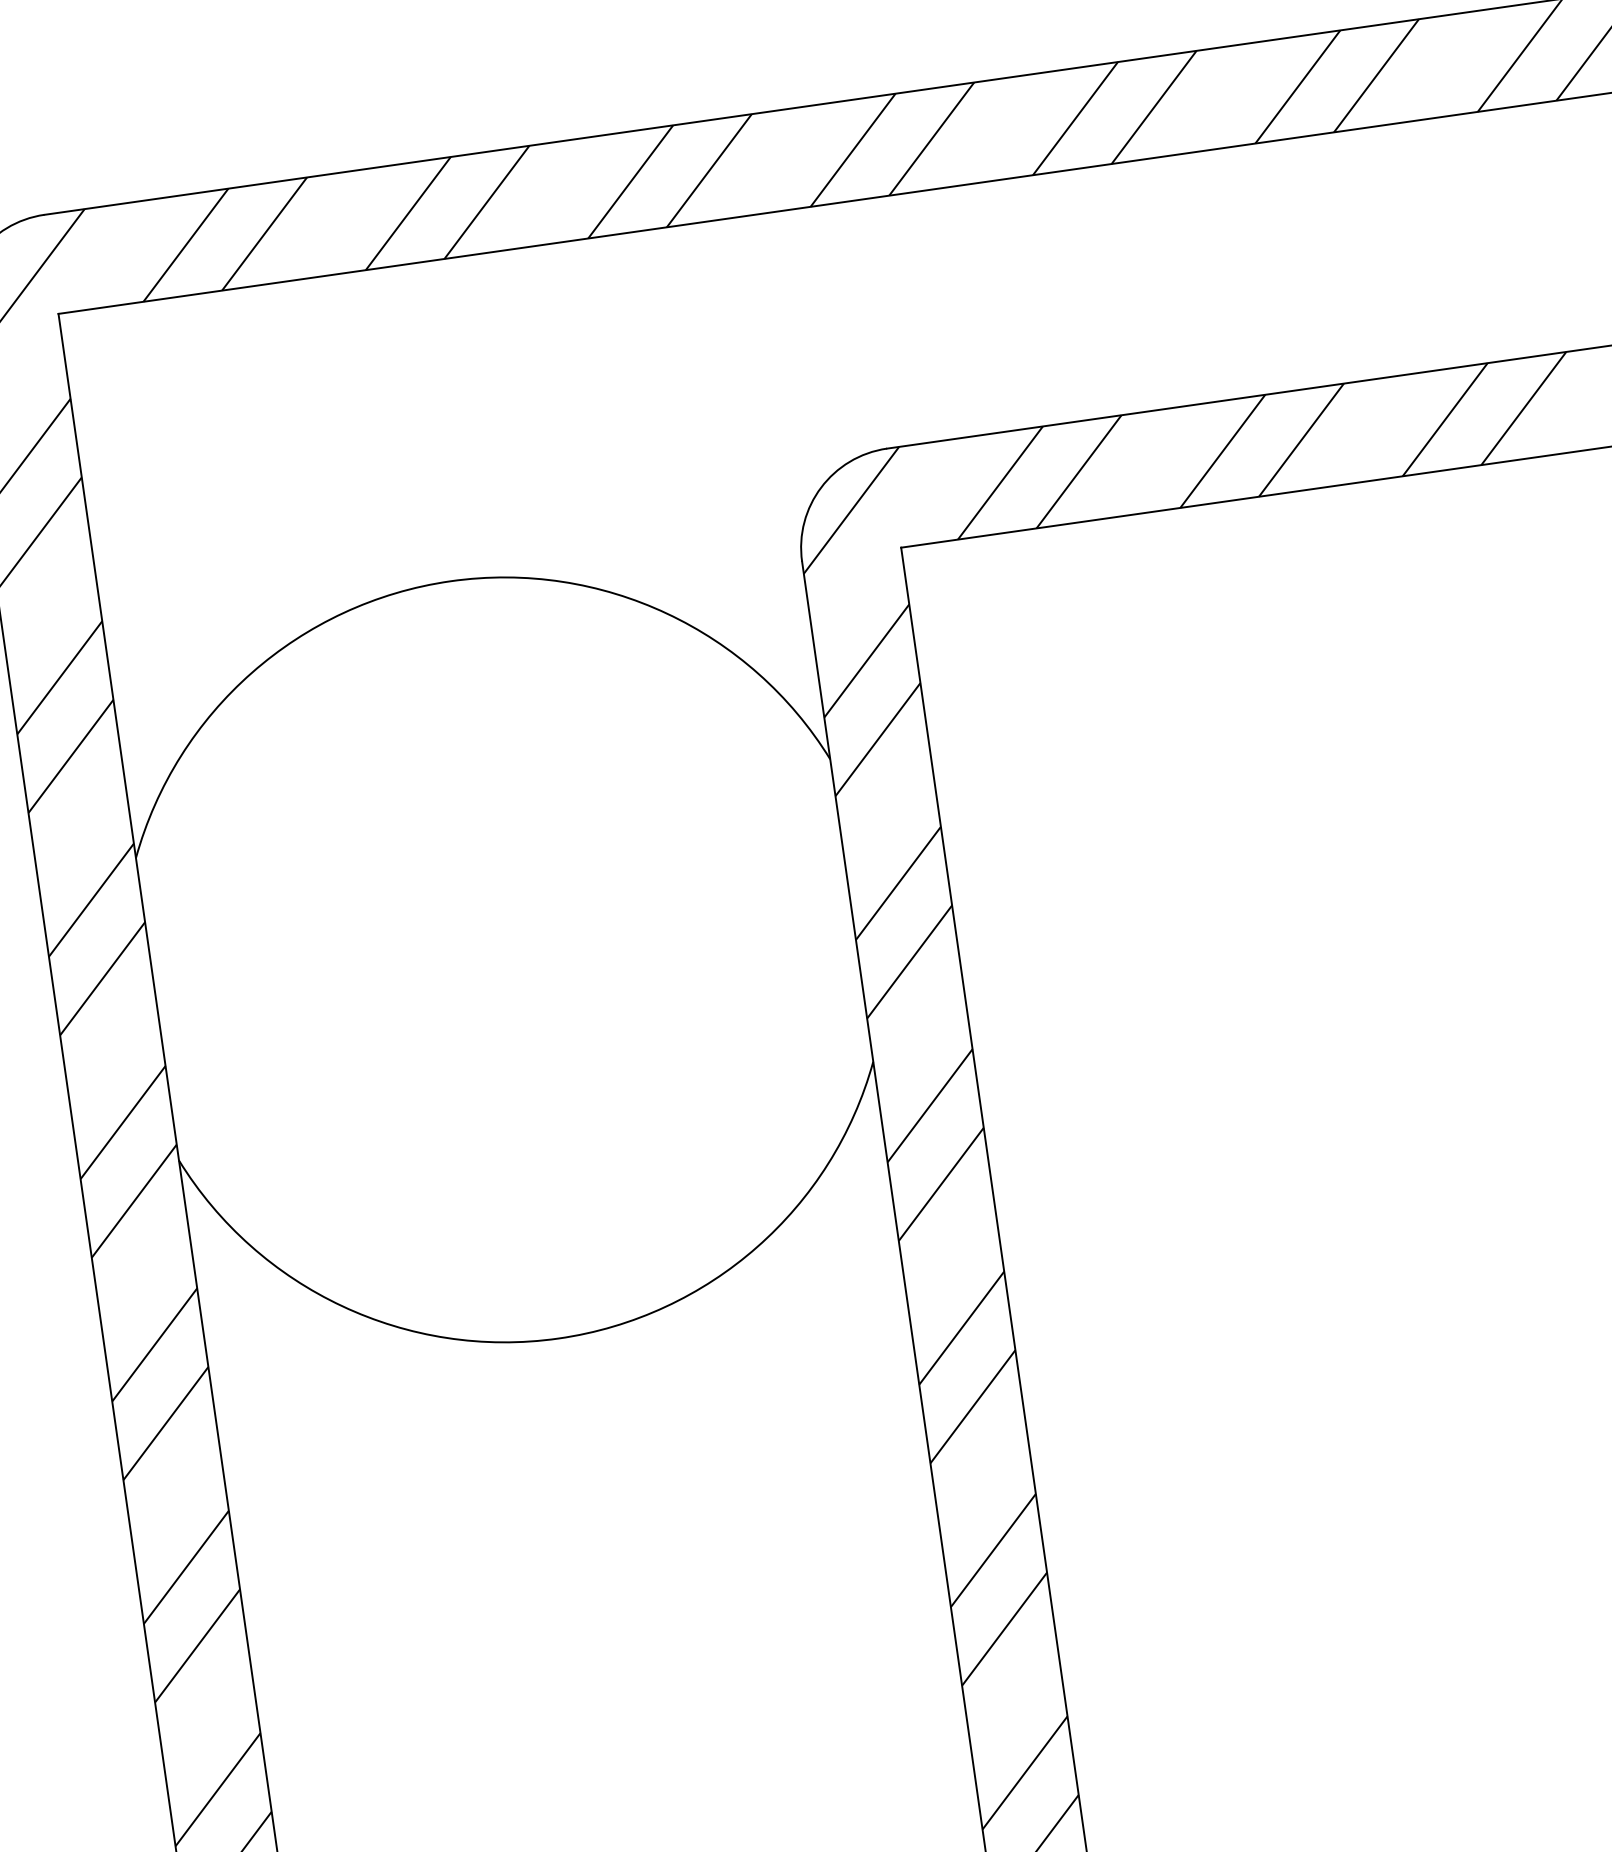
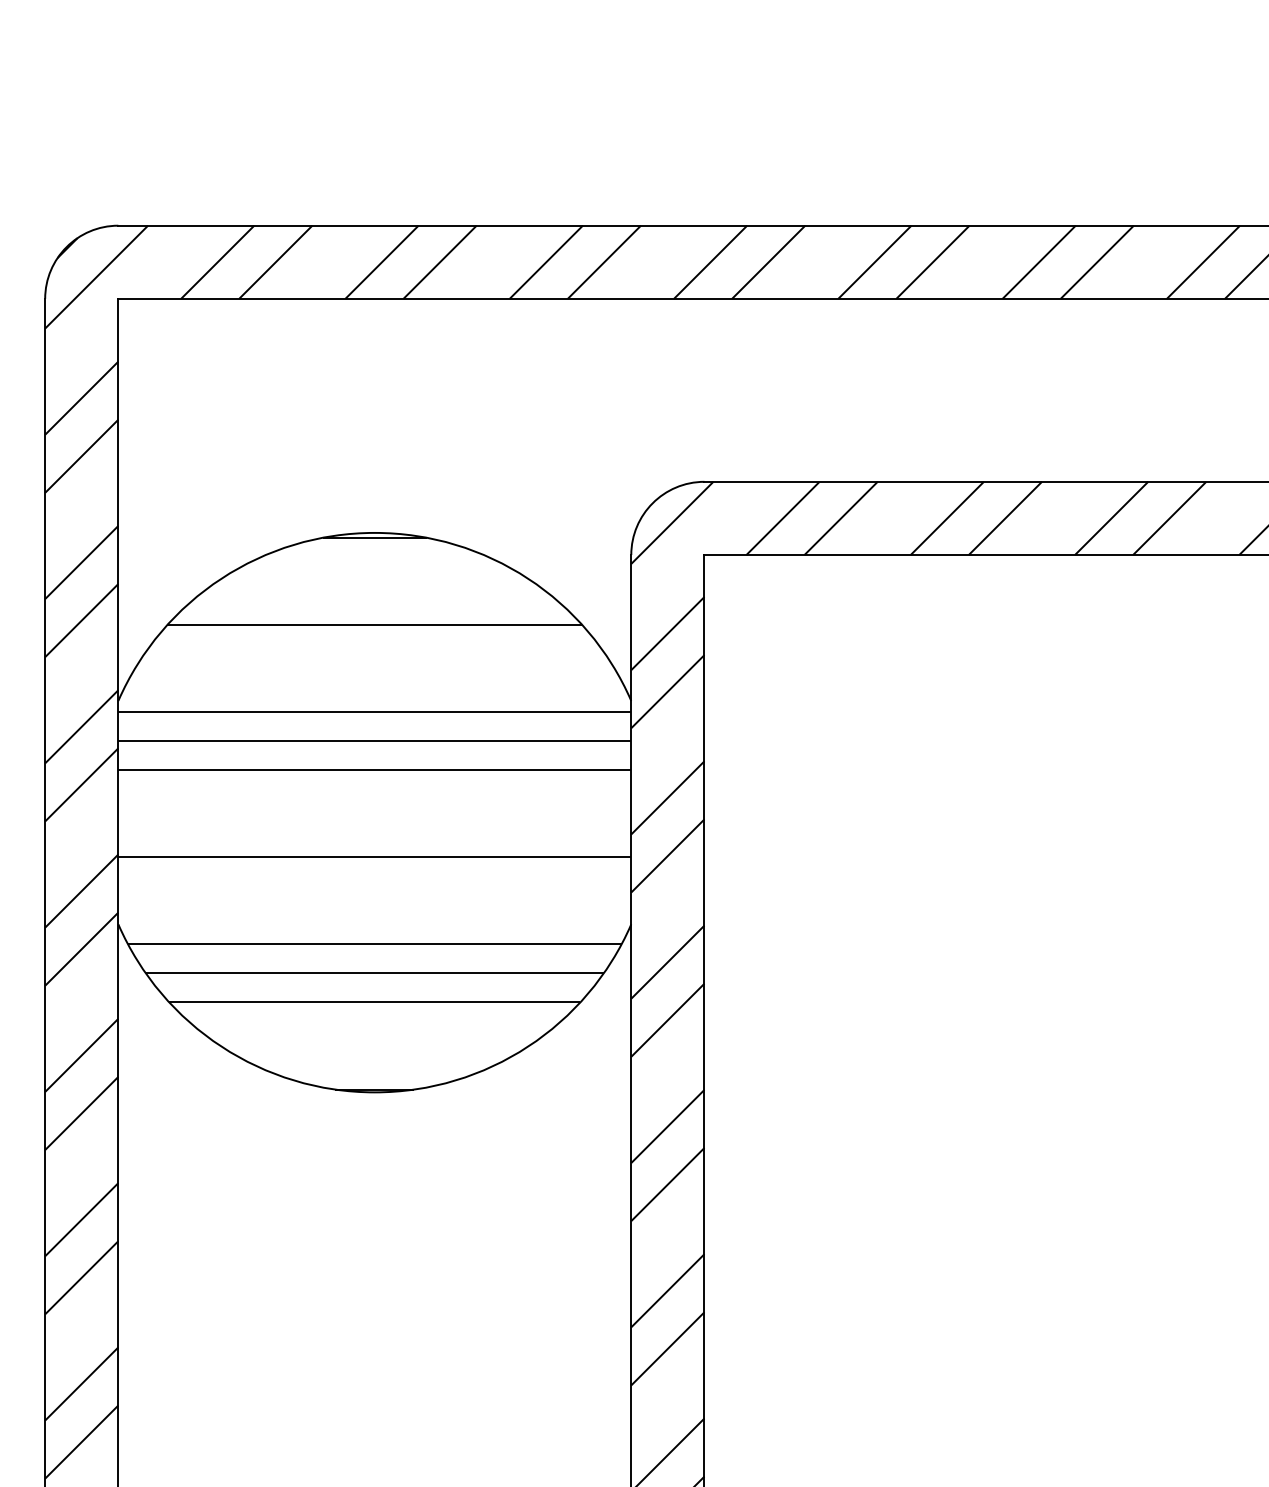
hatch: (504, 961) -> (374, 813), added

